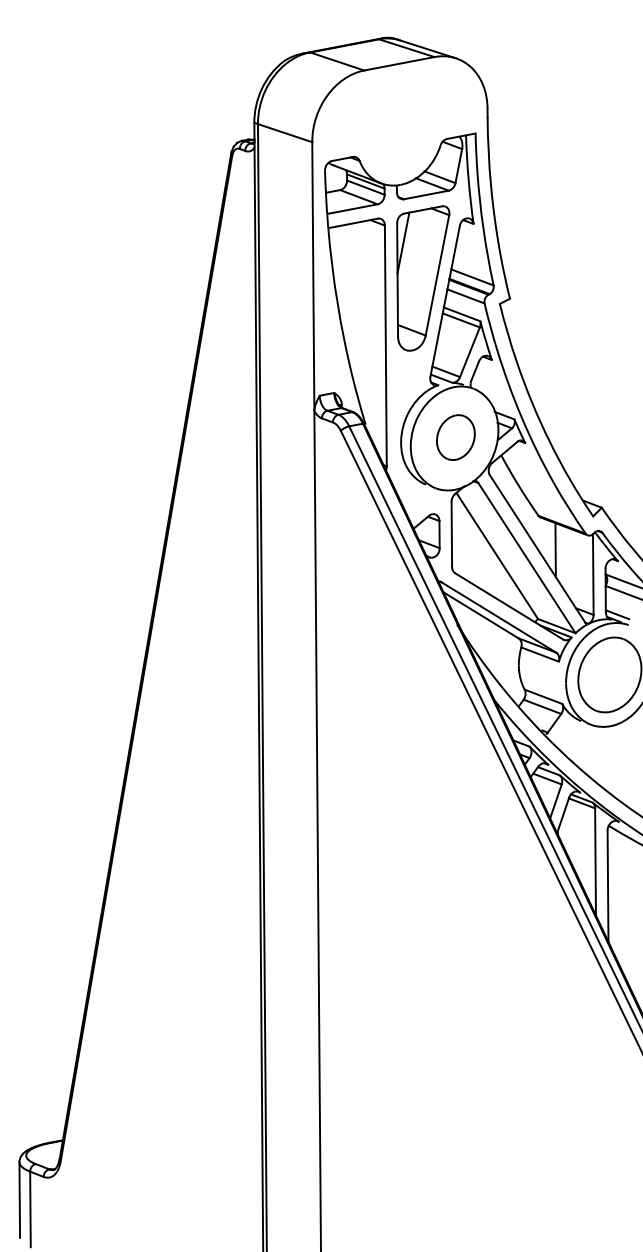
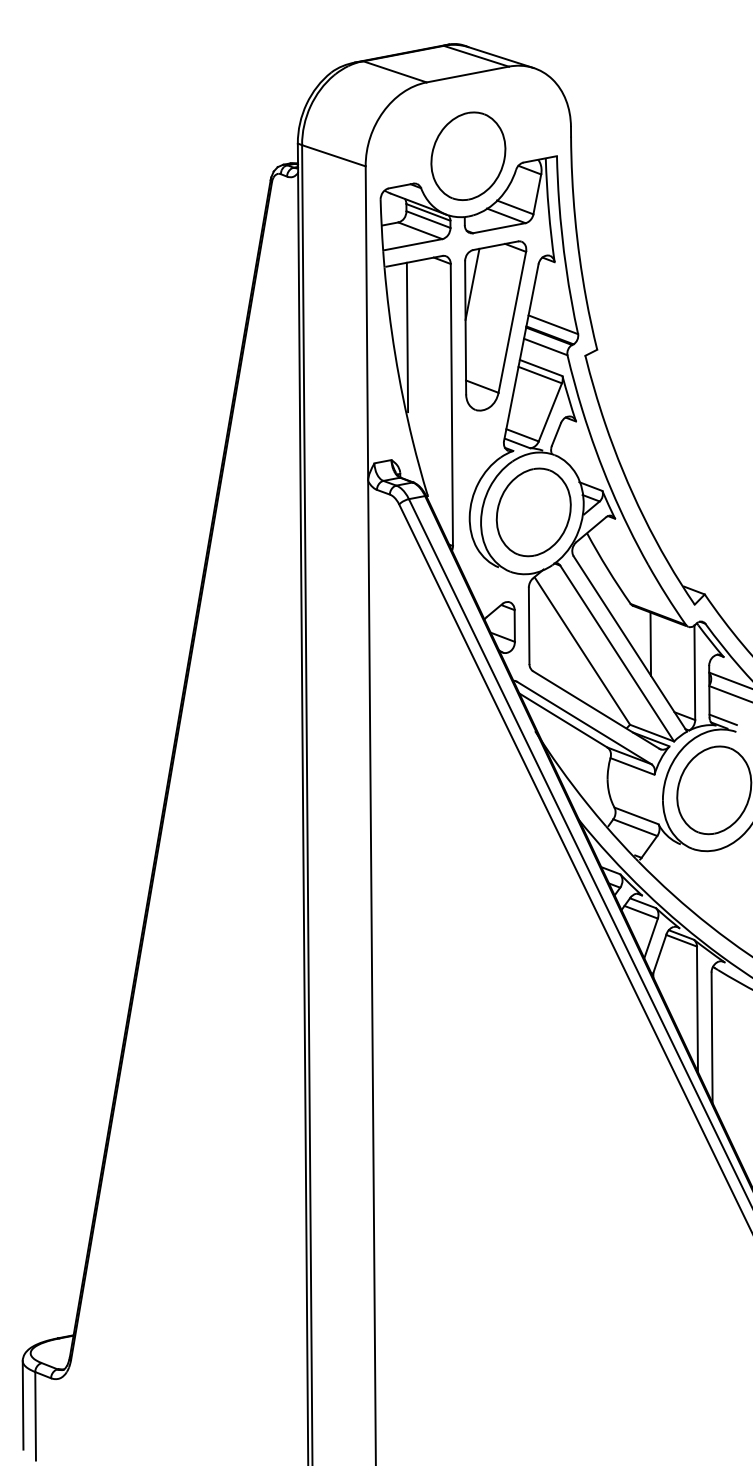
part: (399, 133) -> (467, 156), added
line: (347, 288) -> (406, 337), added
part: (455, 437) -> (533, 512), size x1.67

